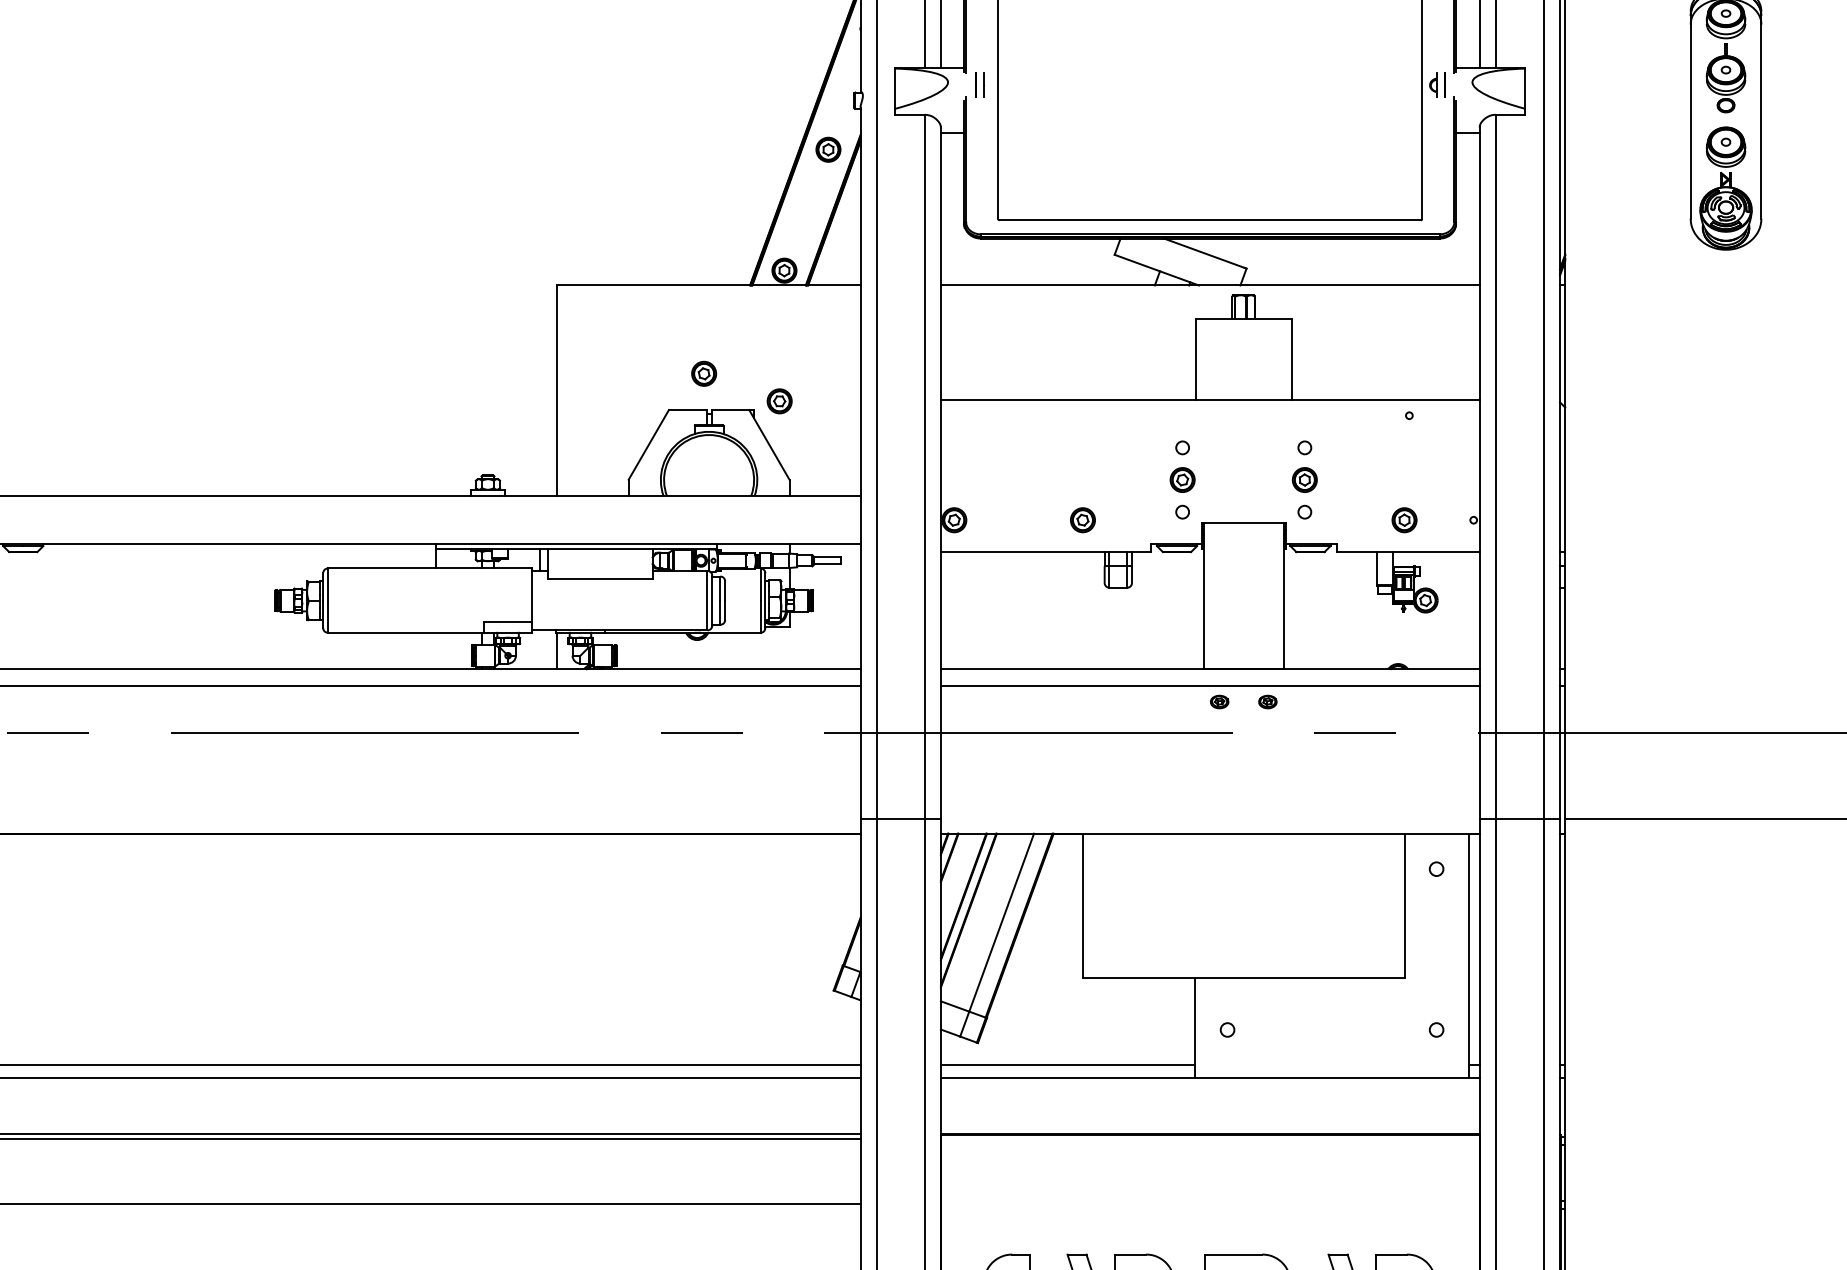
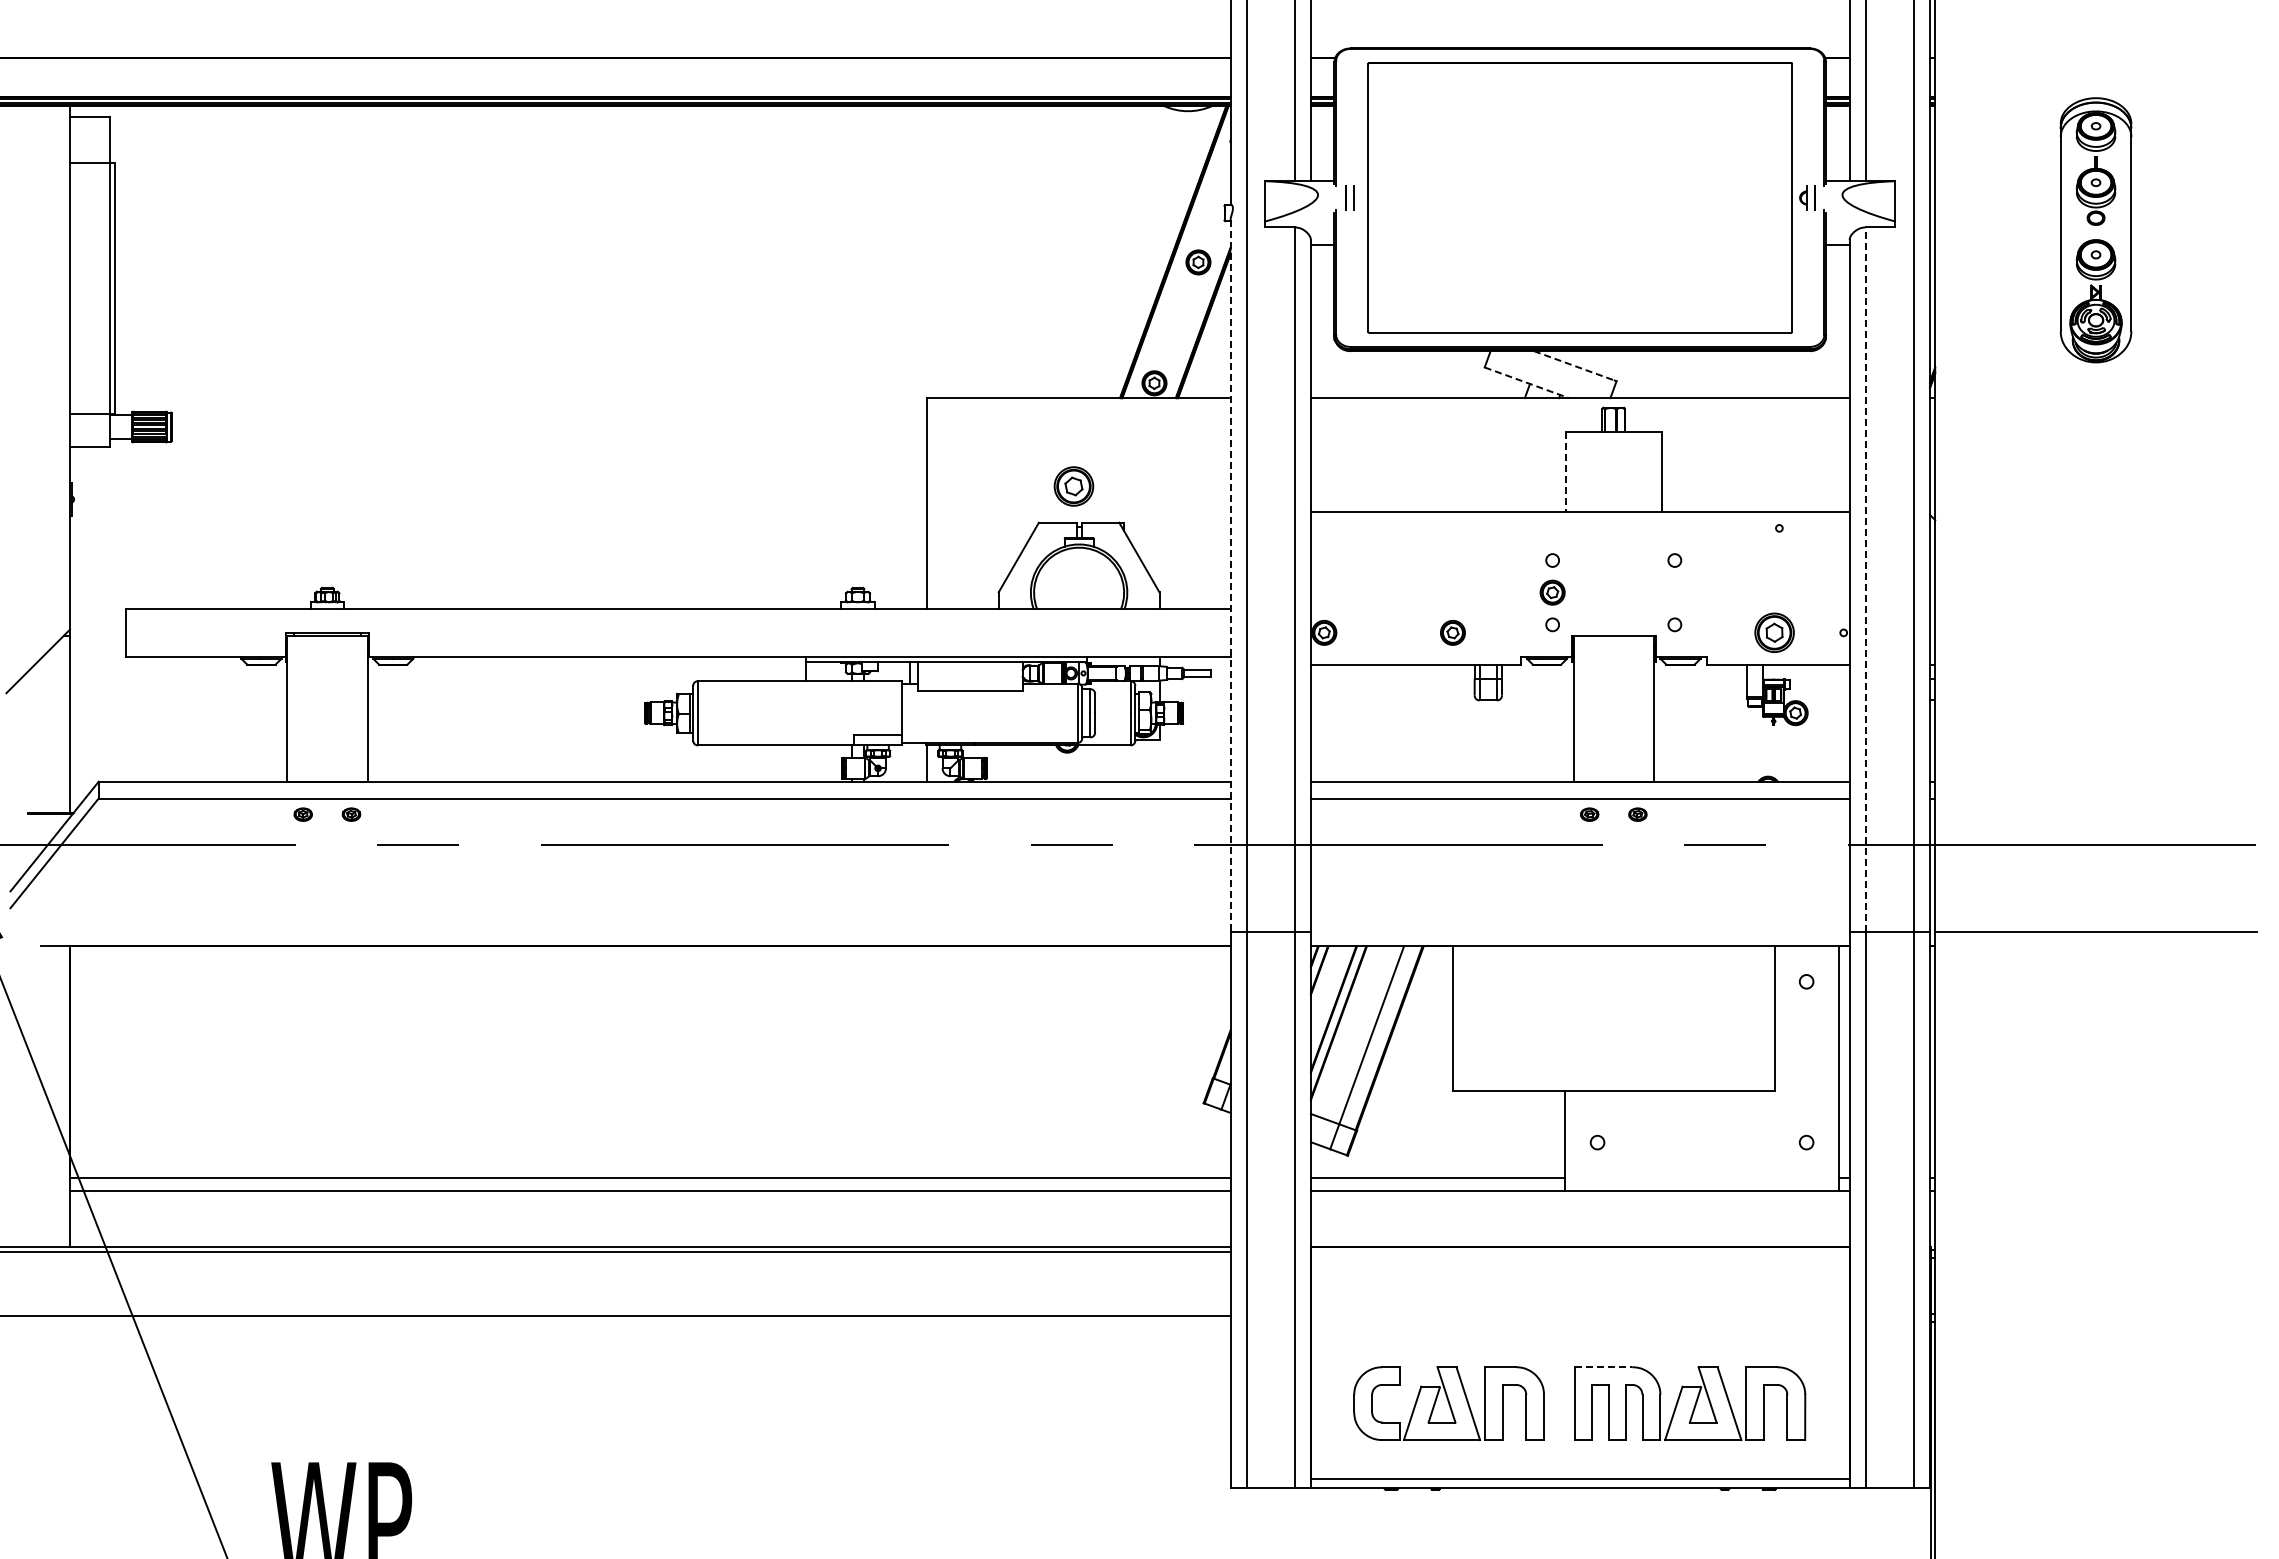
line: (1204, 252) -> (1574, 365), solid -> dashed
line: (1156, 269) -> (1526, 382), solid -> dashed
line: (1195, 359) -> (1565, 472), solid -> dashed
part: (704, 373) -> (1074, 486), size x1.6
part: (779, 400) -> (1149, 513), removed
line: (860, 463) -> (1230, 576), solid -> dashed
line: (1495, 466) -> (1865, 579), solid -> dashed
part: (1304, 479) -> (1674, 592), removed
part: (1404, 519) -> (1774, 632), size x1.6
line: (1233, 1254) -> (1603, 1367), solid -> dashed

